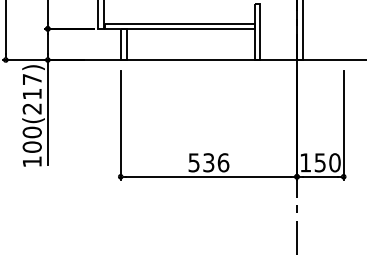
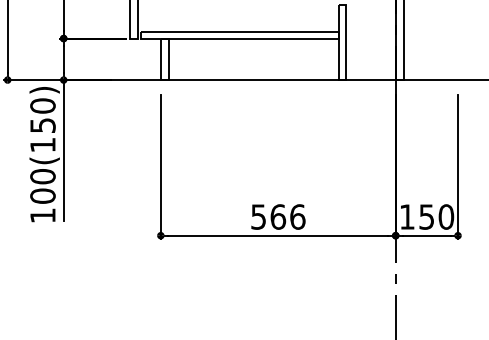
text: (31, 94) -> (42, 125), 100(217) -> 100(150)
text: (209, 162) -> (278, 216), 536 -> 566

